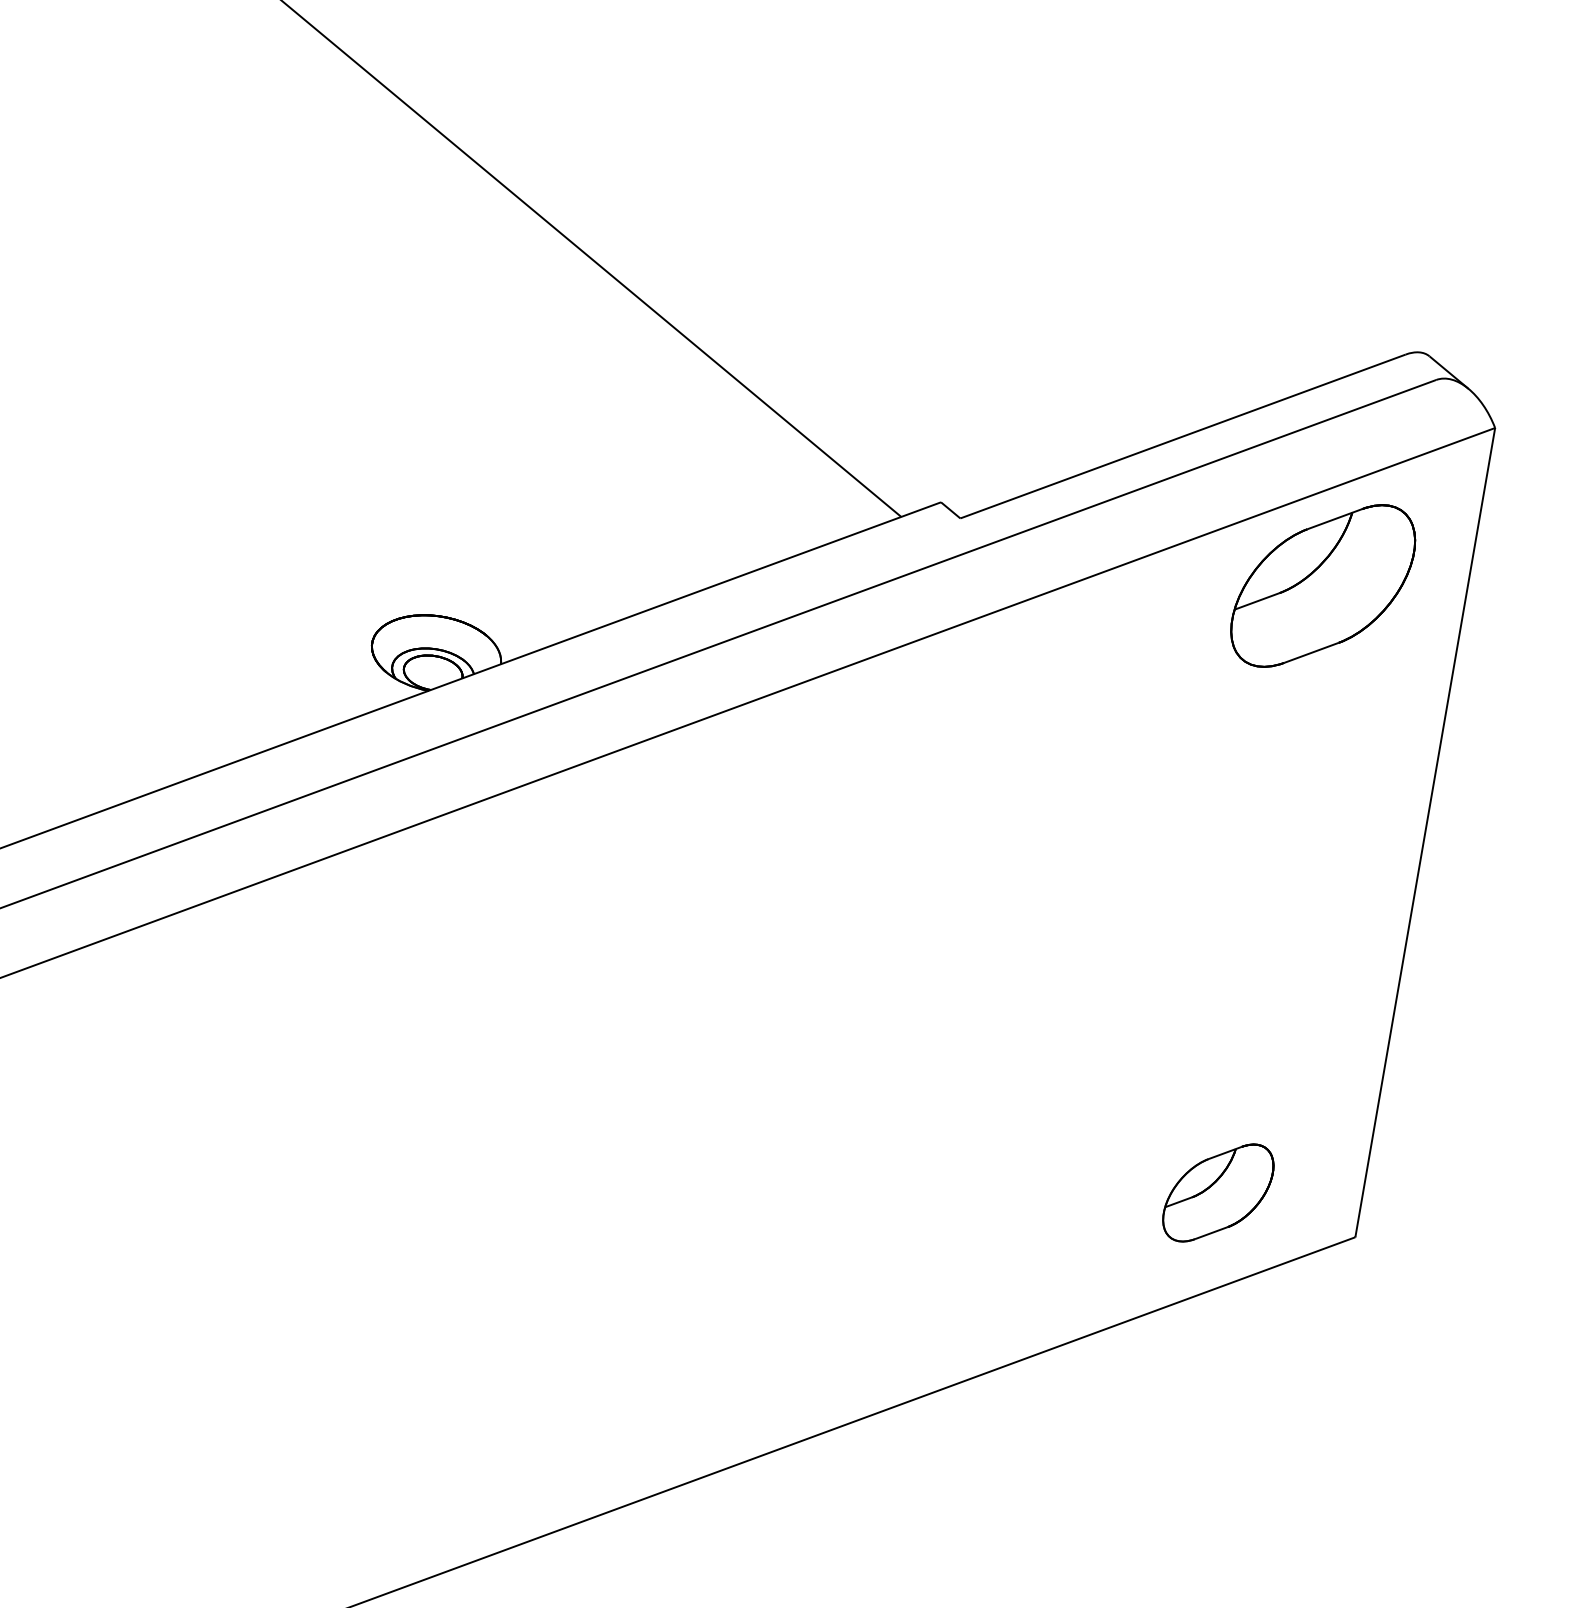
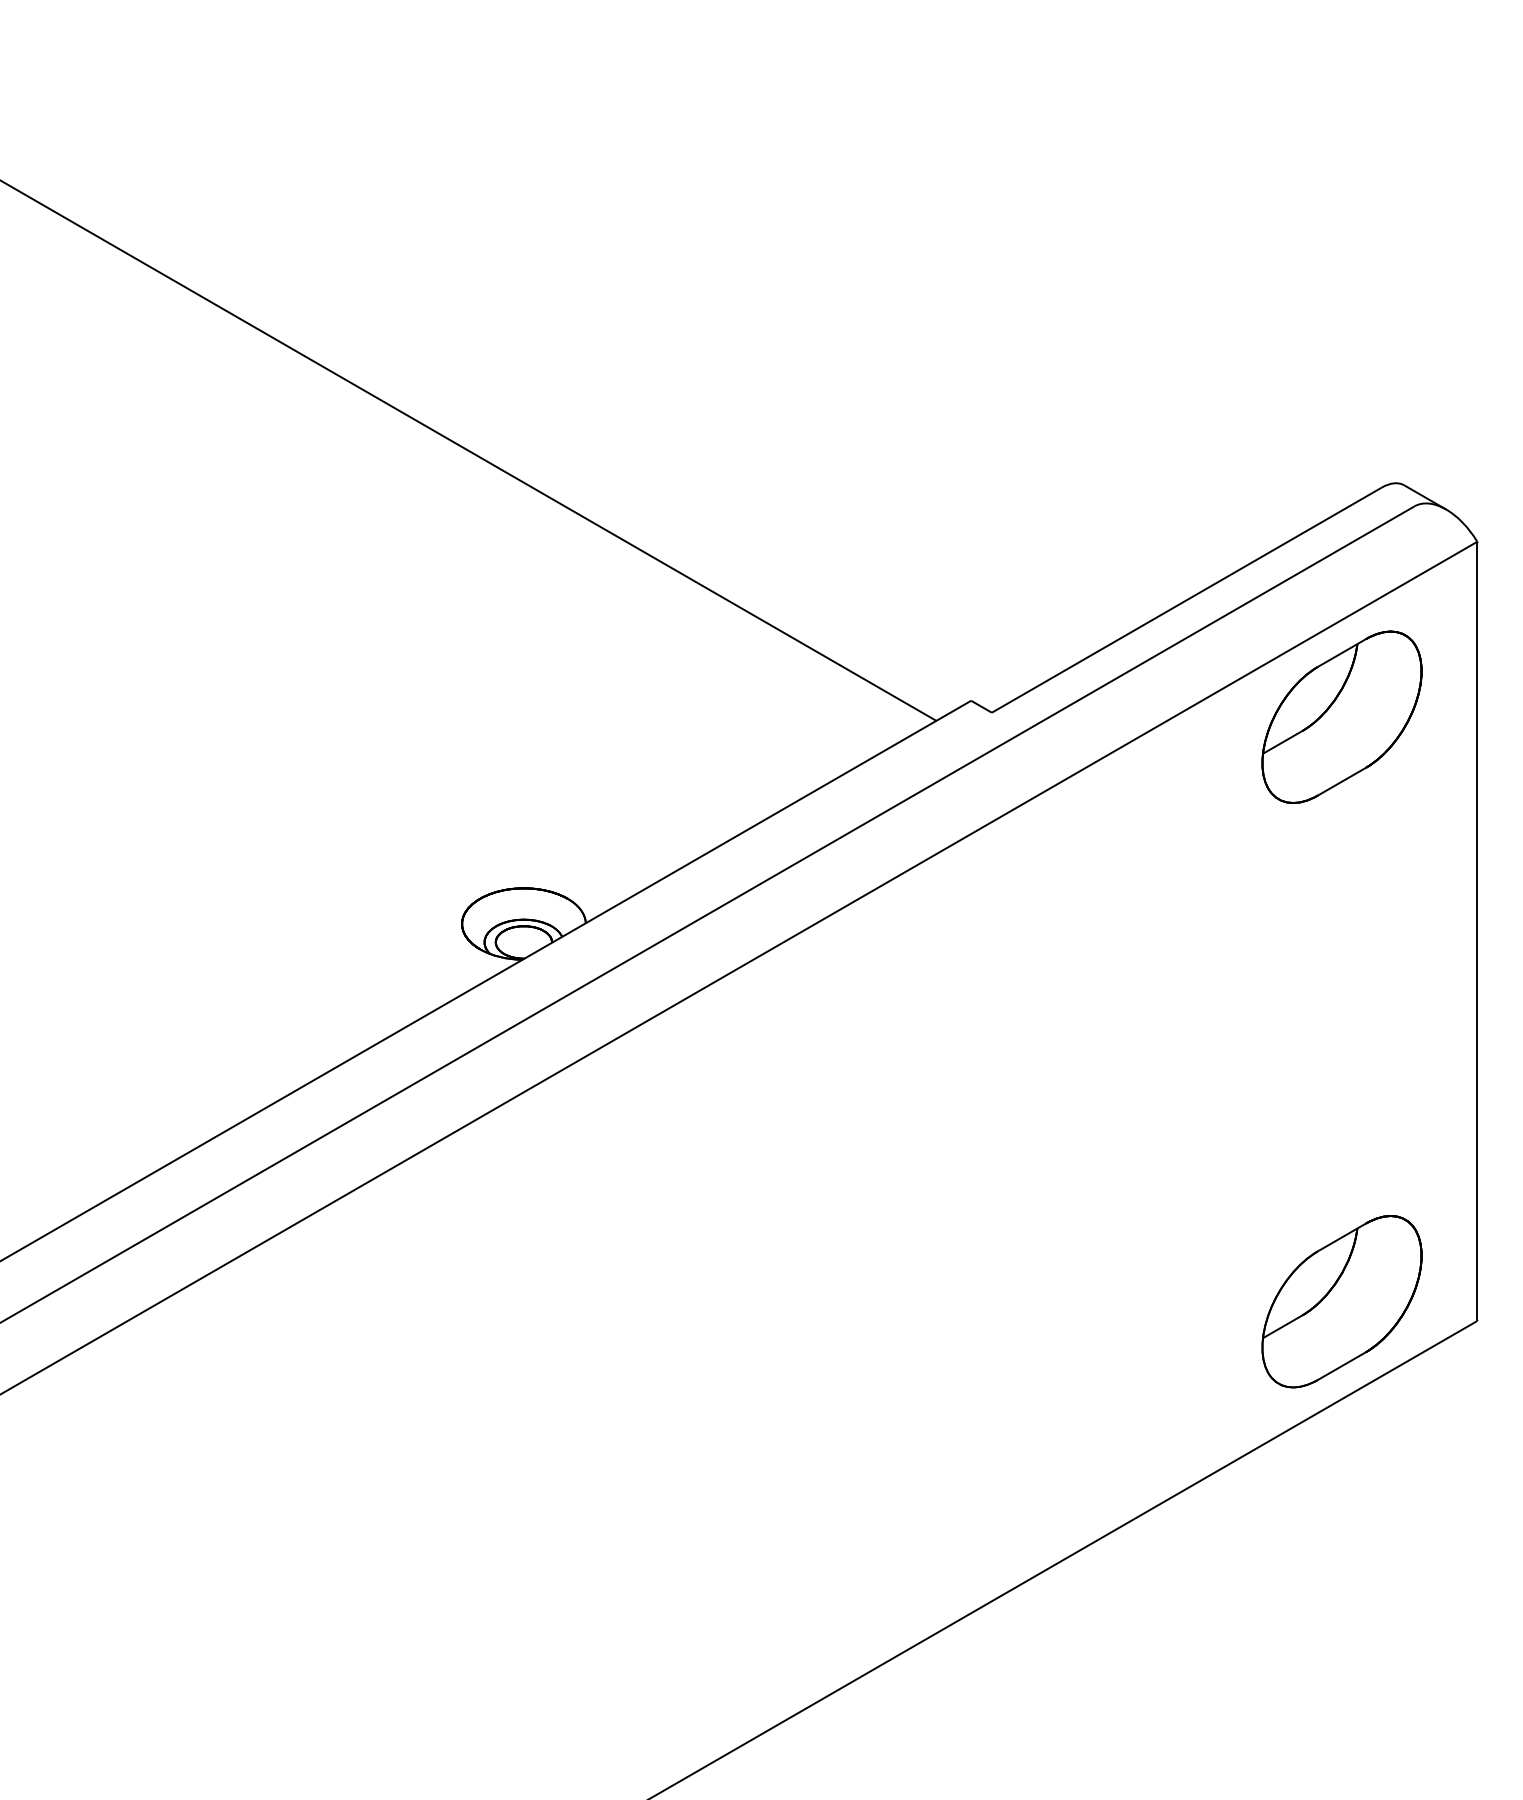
part: (1217, 1192) -> (1341, 1301), size x1.67

